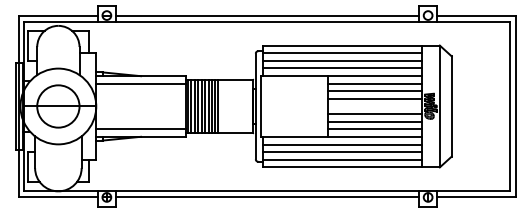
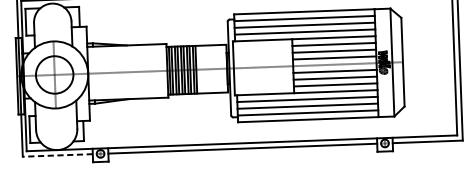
line: (140, 83) -> (126, 51), removed
line: (140, 129) -> (128, 92), removed
line: (58, 197) -> (57, 155), solid -> dashed

